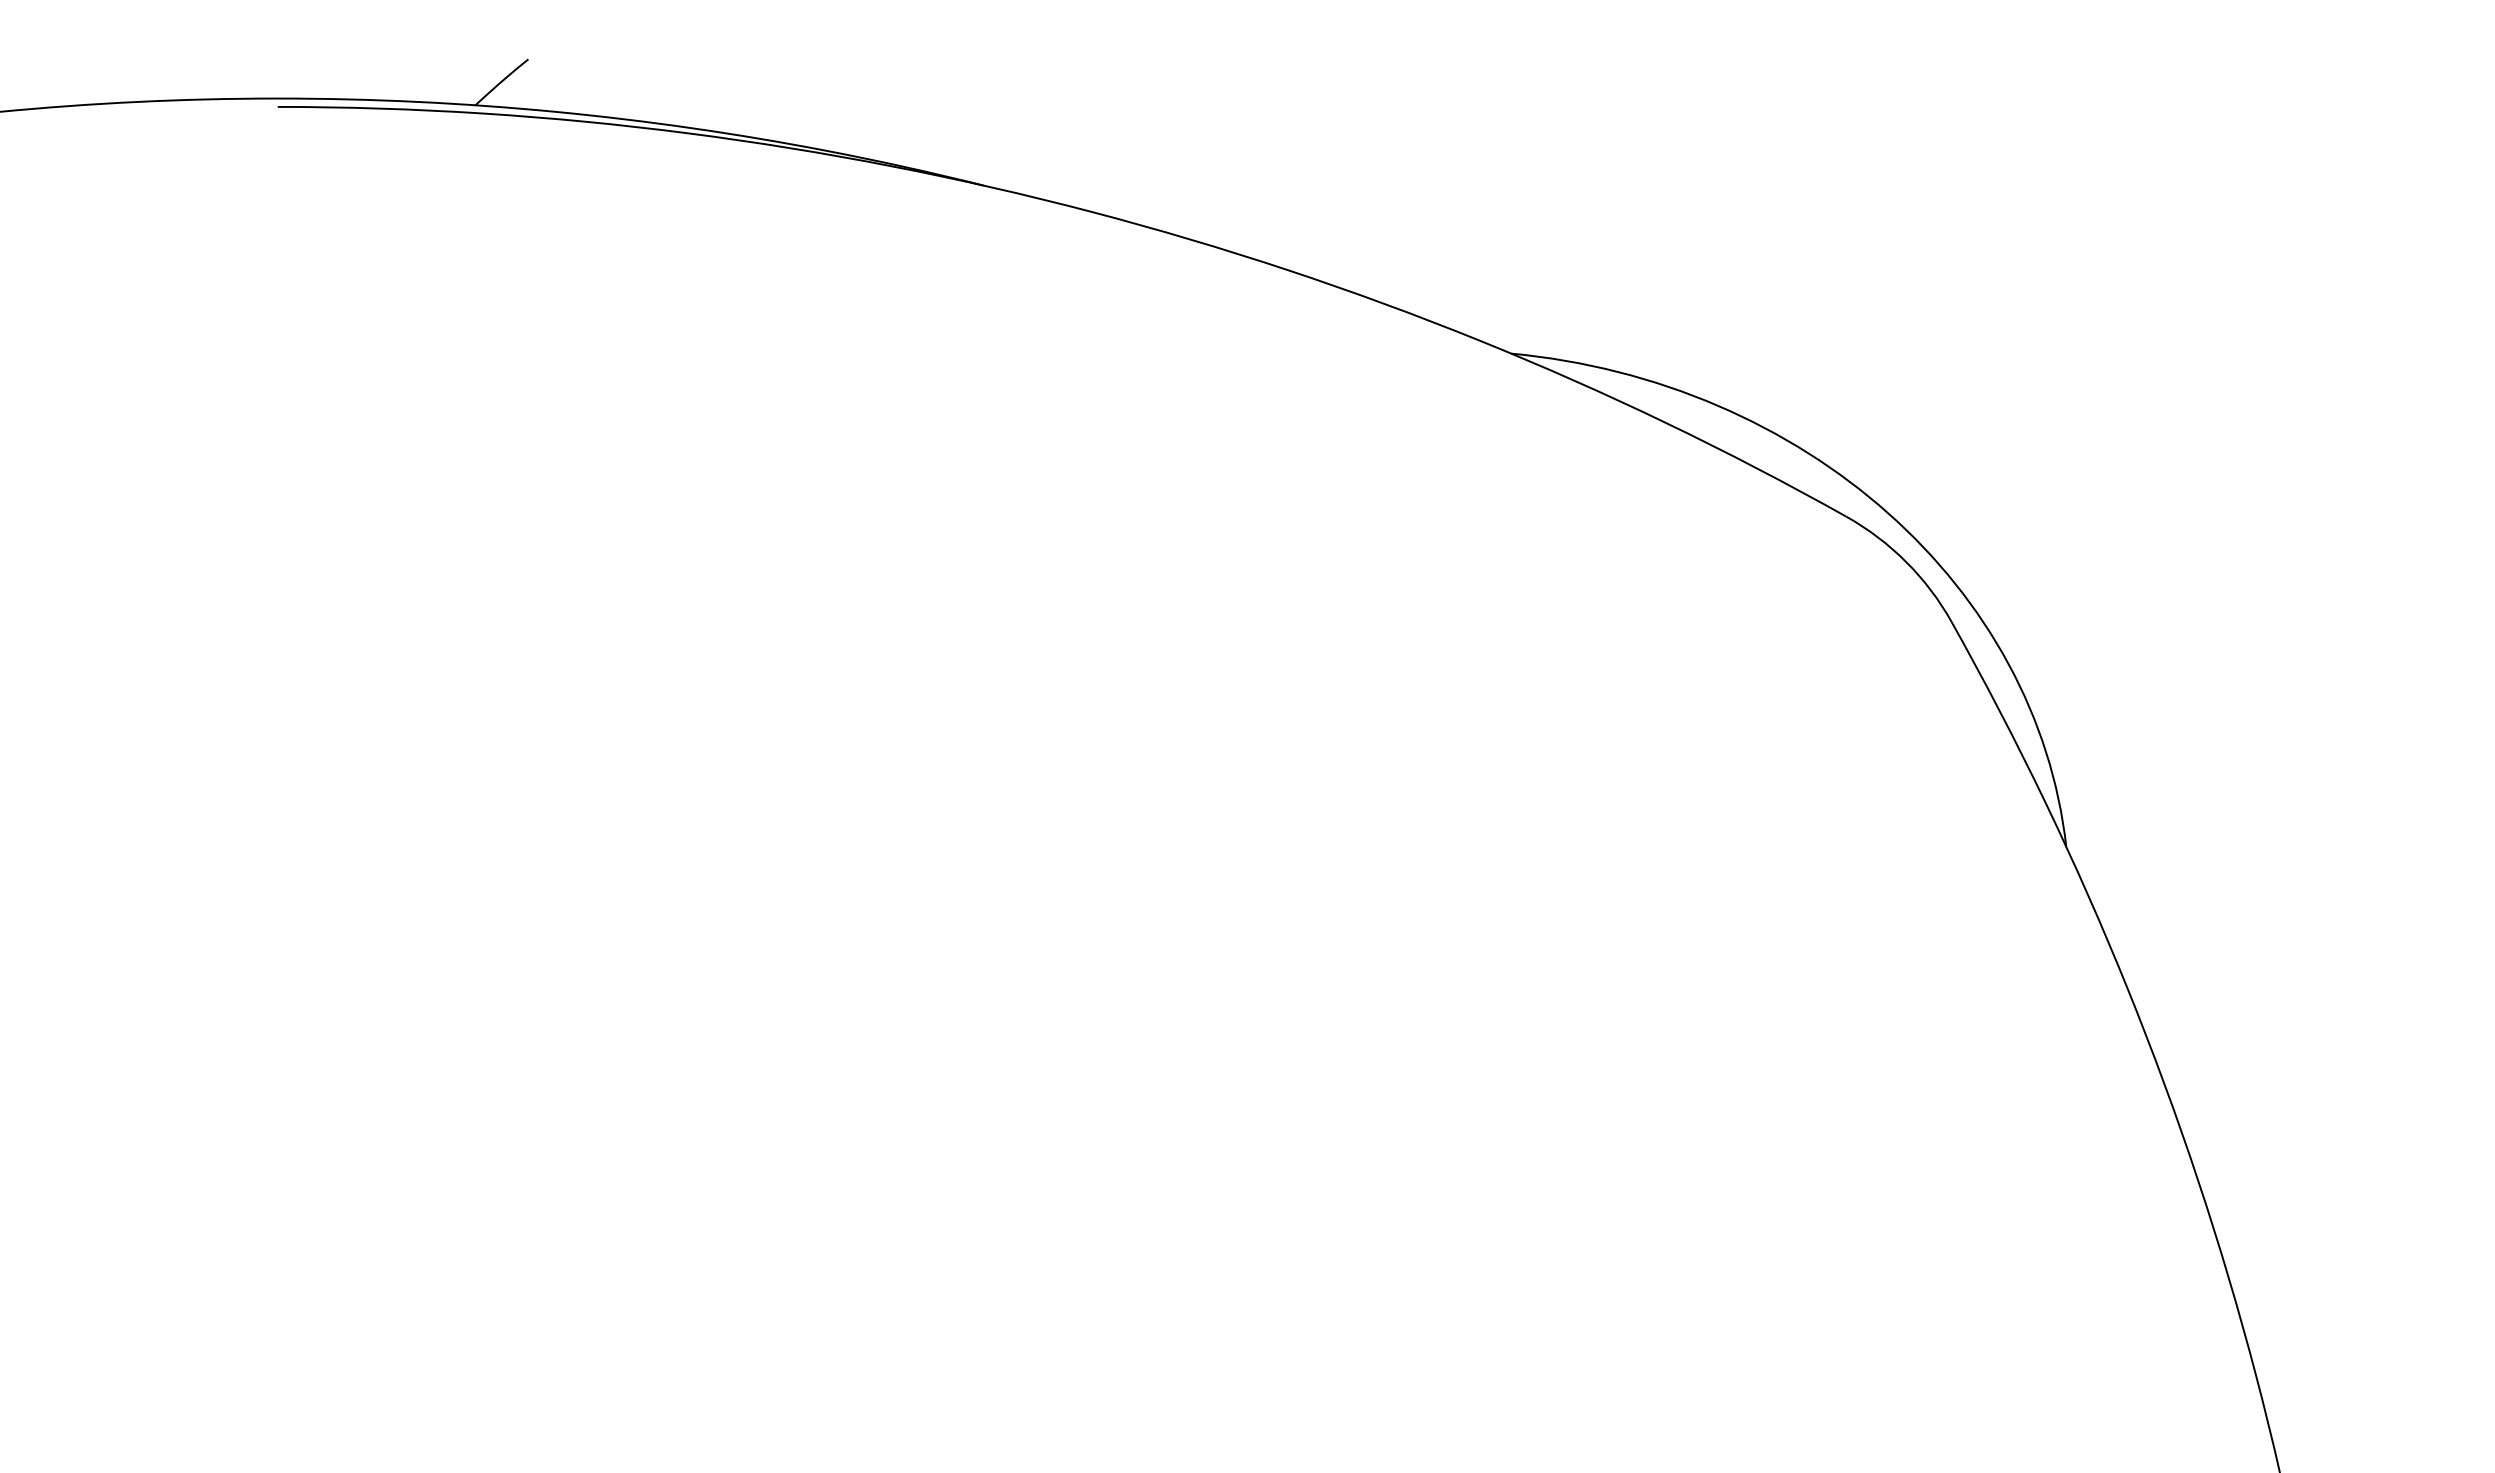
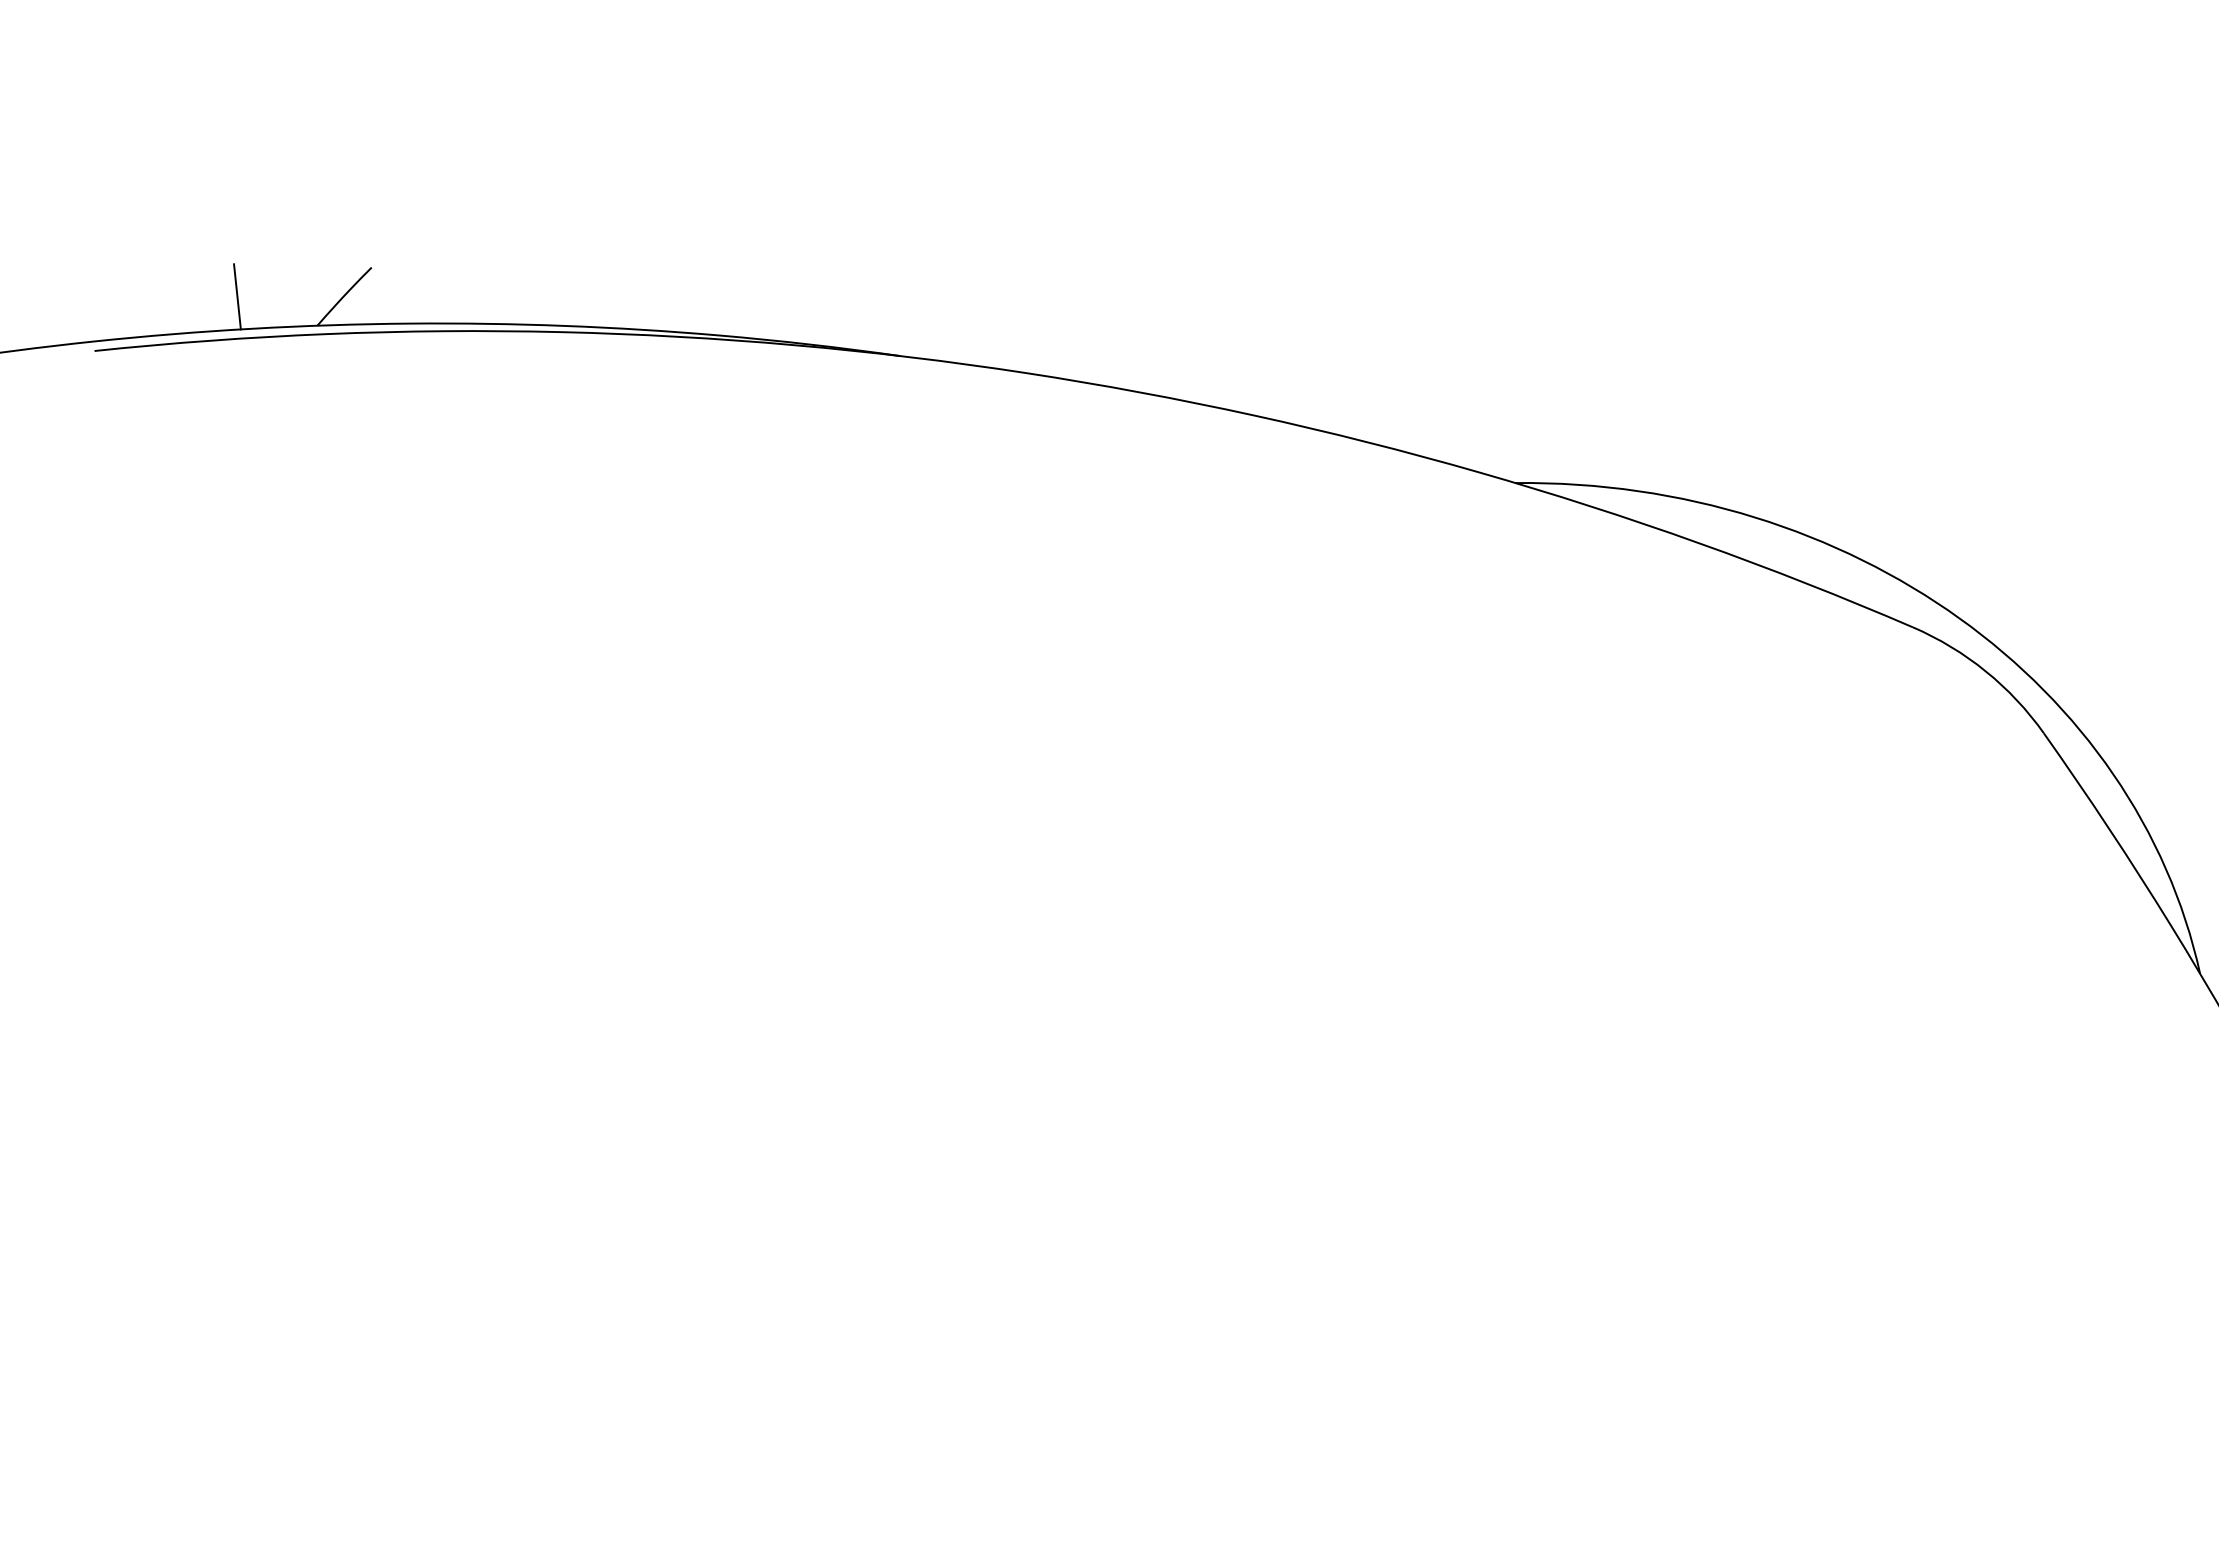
line: (408, 72) -> (237, 296), added

